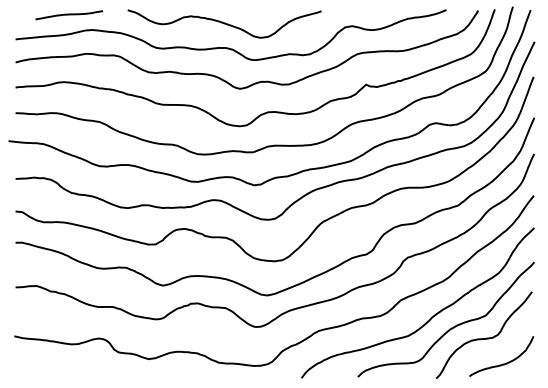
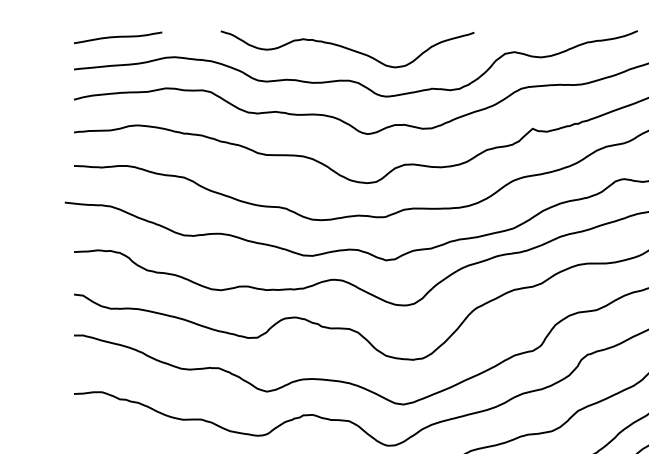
curve: (69, 15) -> (118, 38), moved

